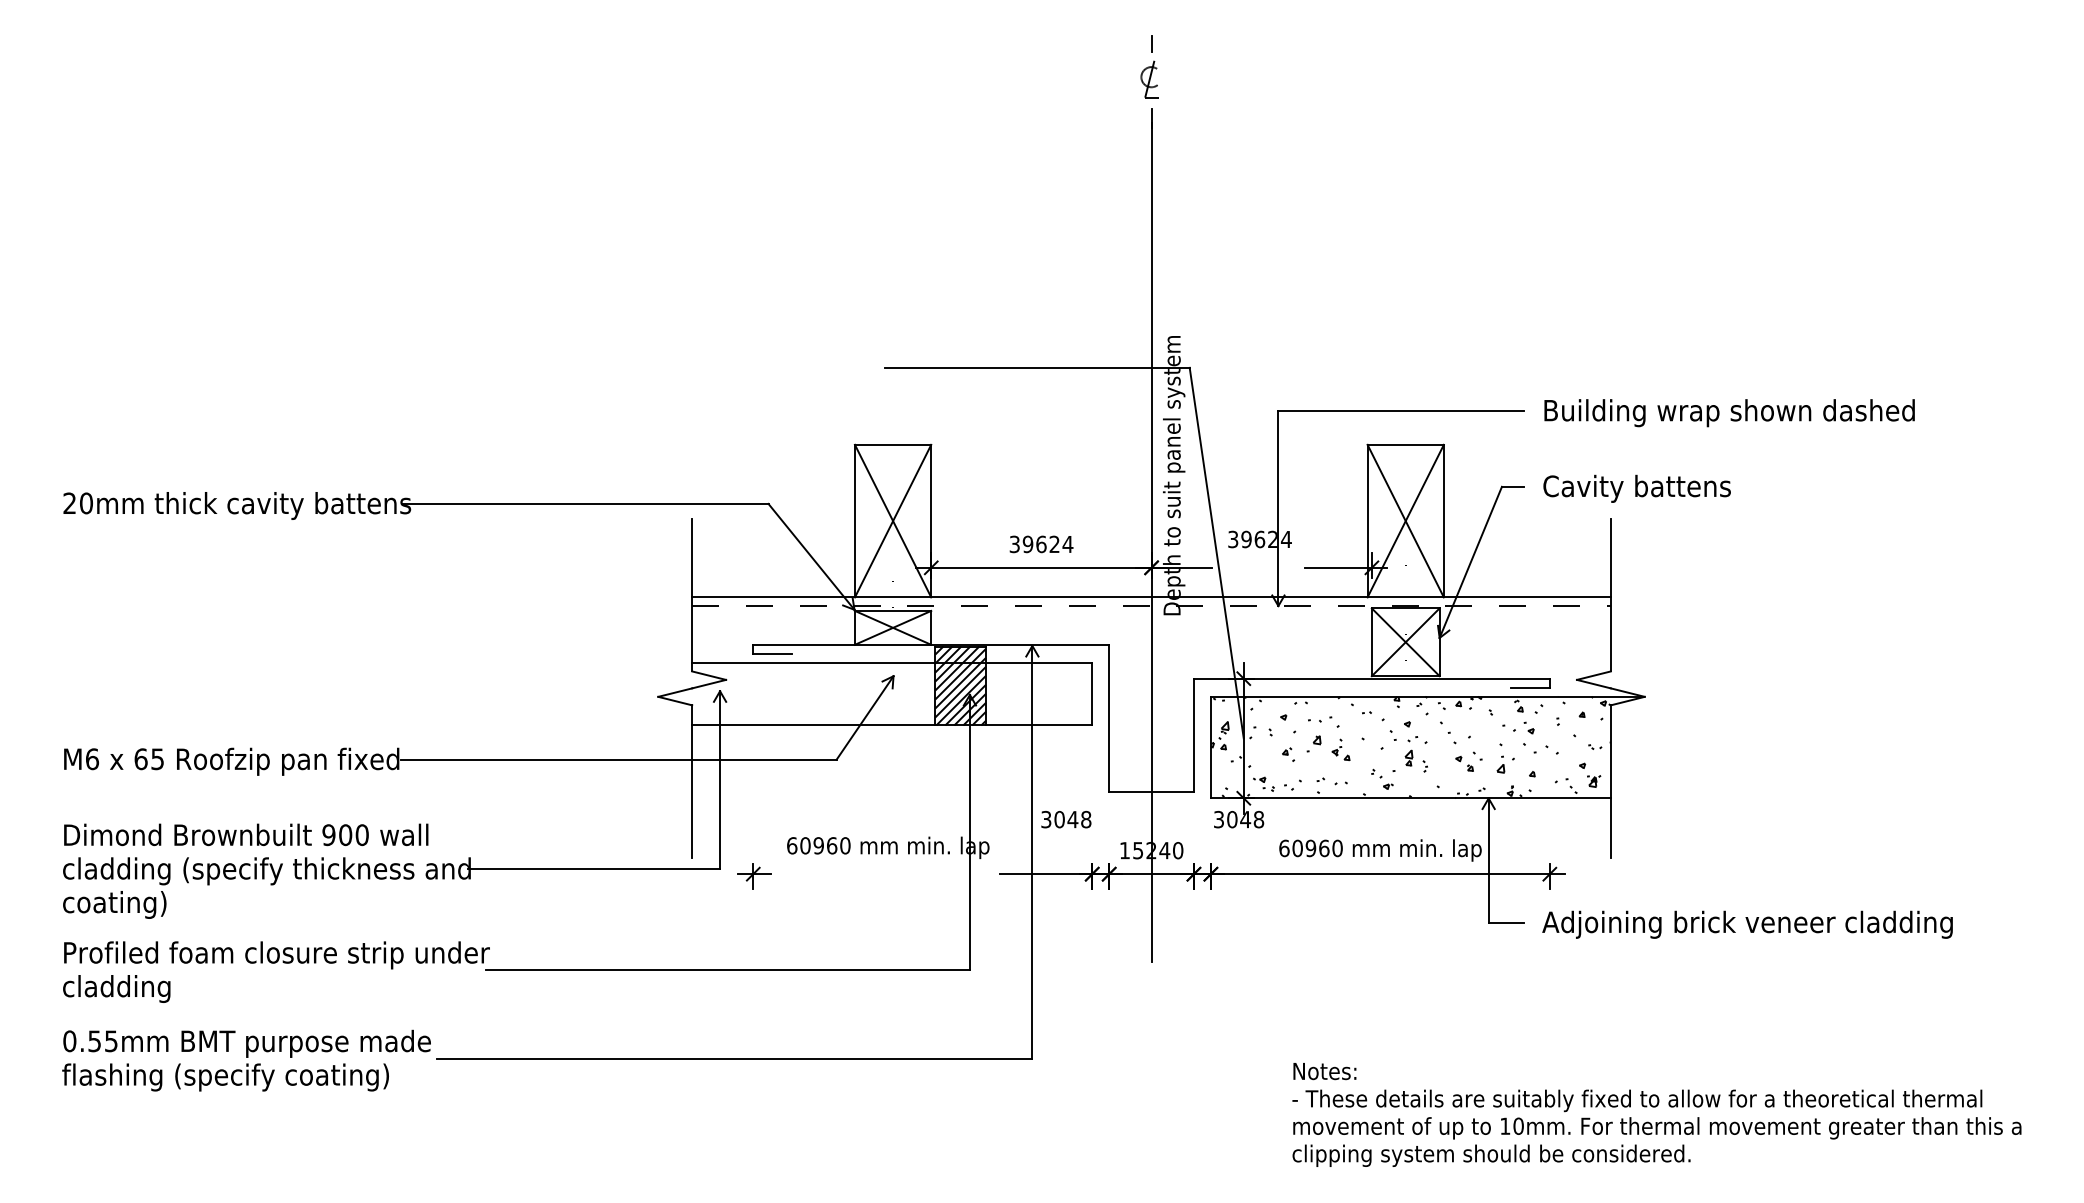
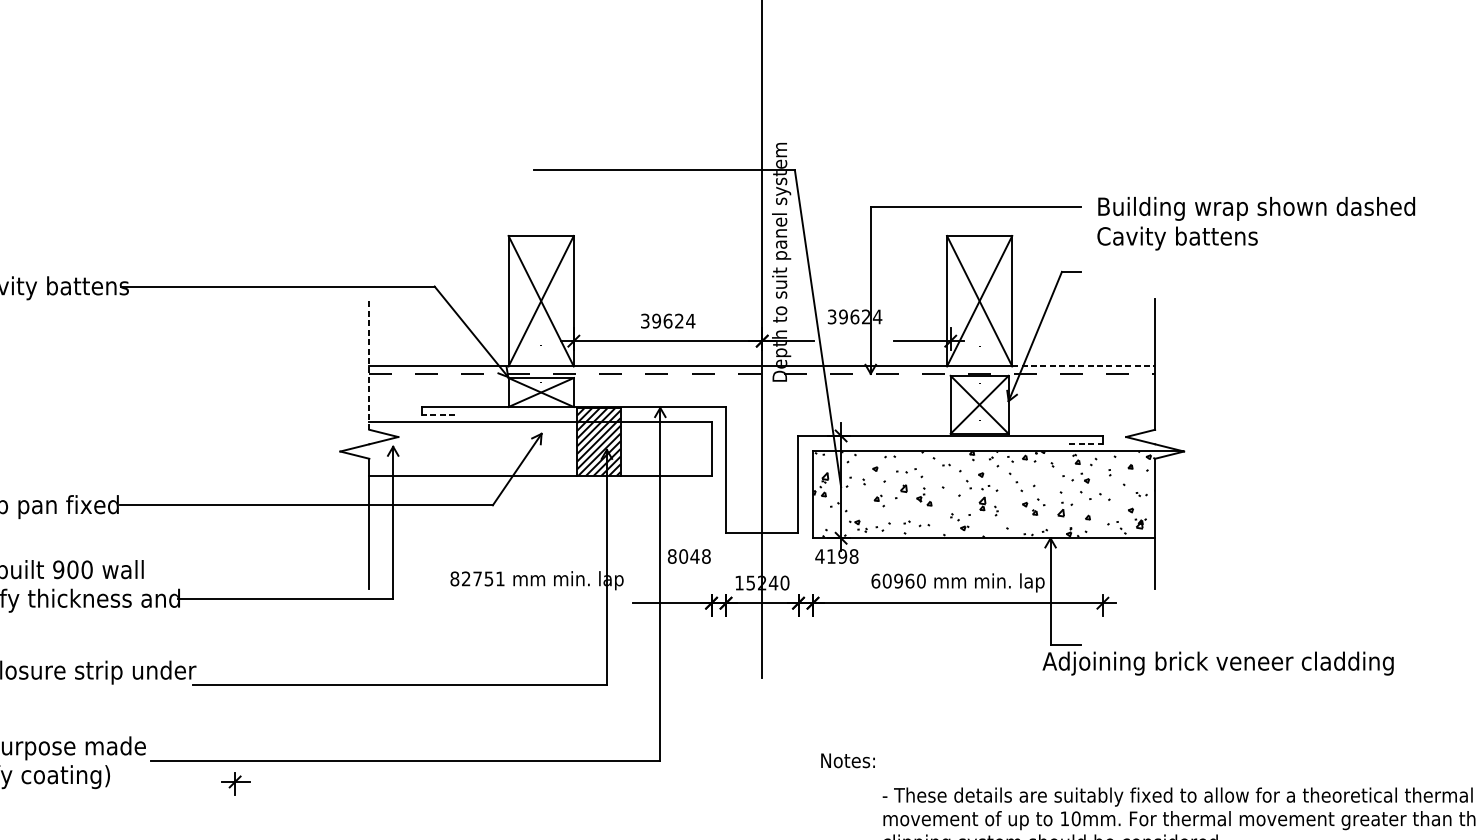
text: (1636, 488) -> (1177, 238), moved
line: (692, 594) -> (369, 363), solid -> dashed
line: (1527, 597) -> (1083, 366), solid -> dashed
line: (772, 654) -> (438, 415), solid -> dashed
line: (1530, 688) -> (1086, 444), solid -> dashed
text: (1046, 819) -> (672, 556), 3048 -> 8048
text: (1232, 819) -> (831, 556), 3048 -> 4198
text: (818, 845) -> (477, 578), 60960 -> 82751
part: (754, 876) -> (236, 783), moved
text: (1747, 924) -> (1218, 663), moved
text: (1324, 1071) -> (847, 760), moved

